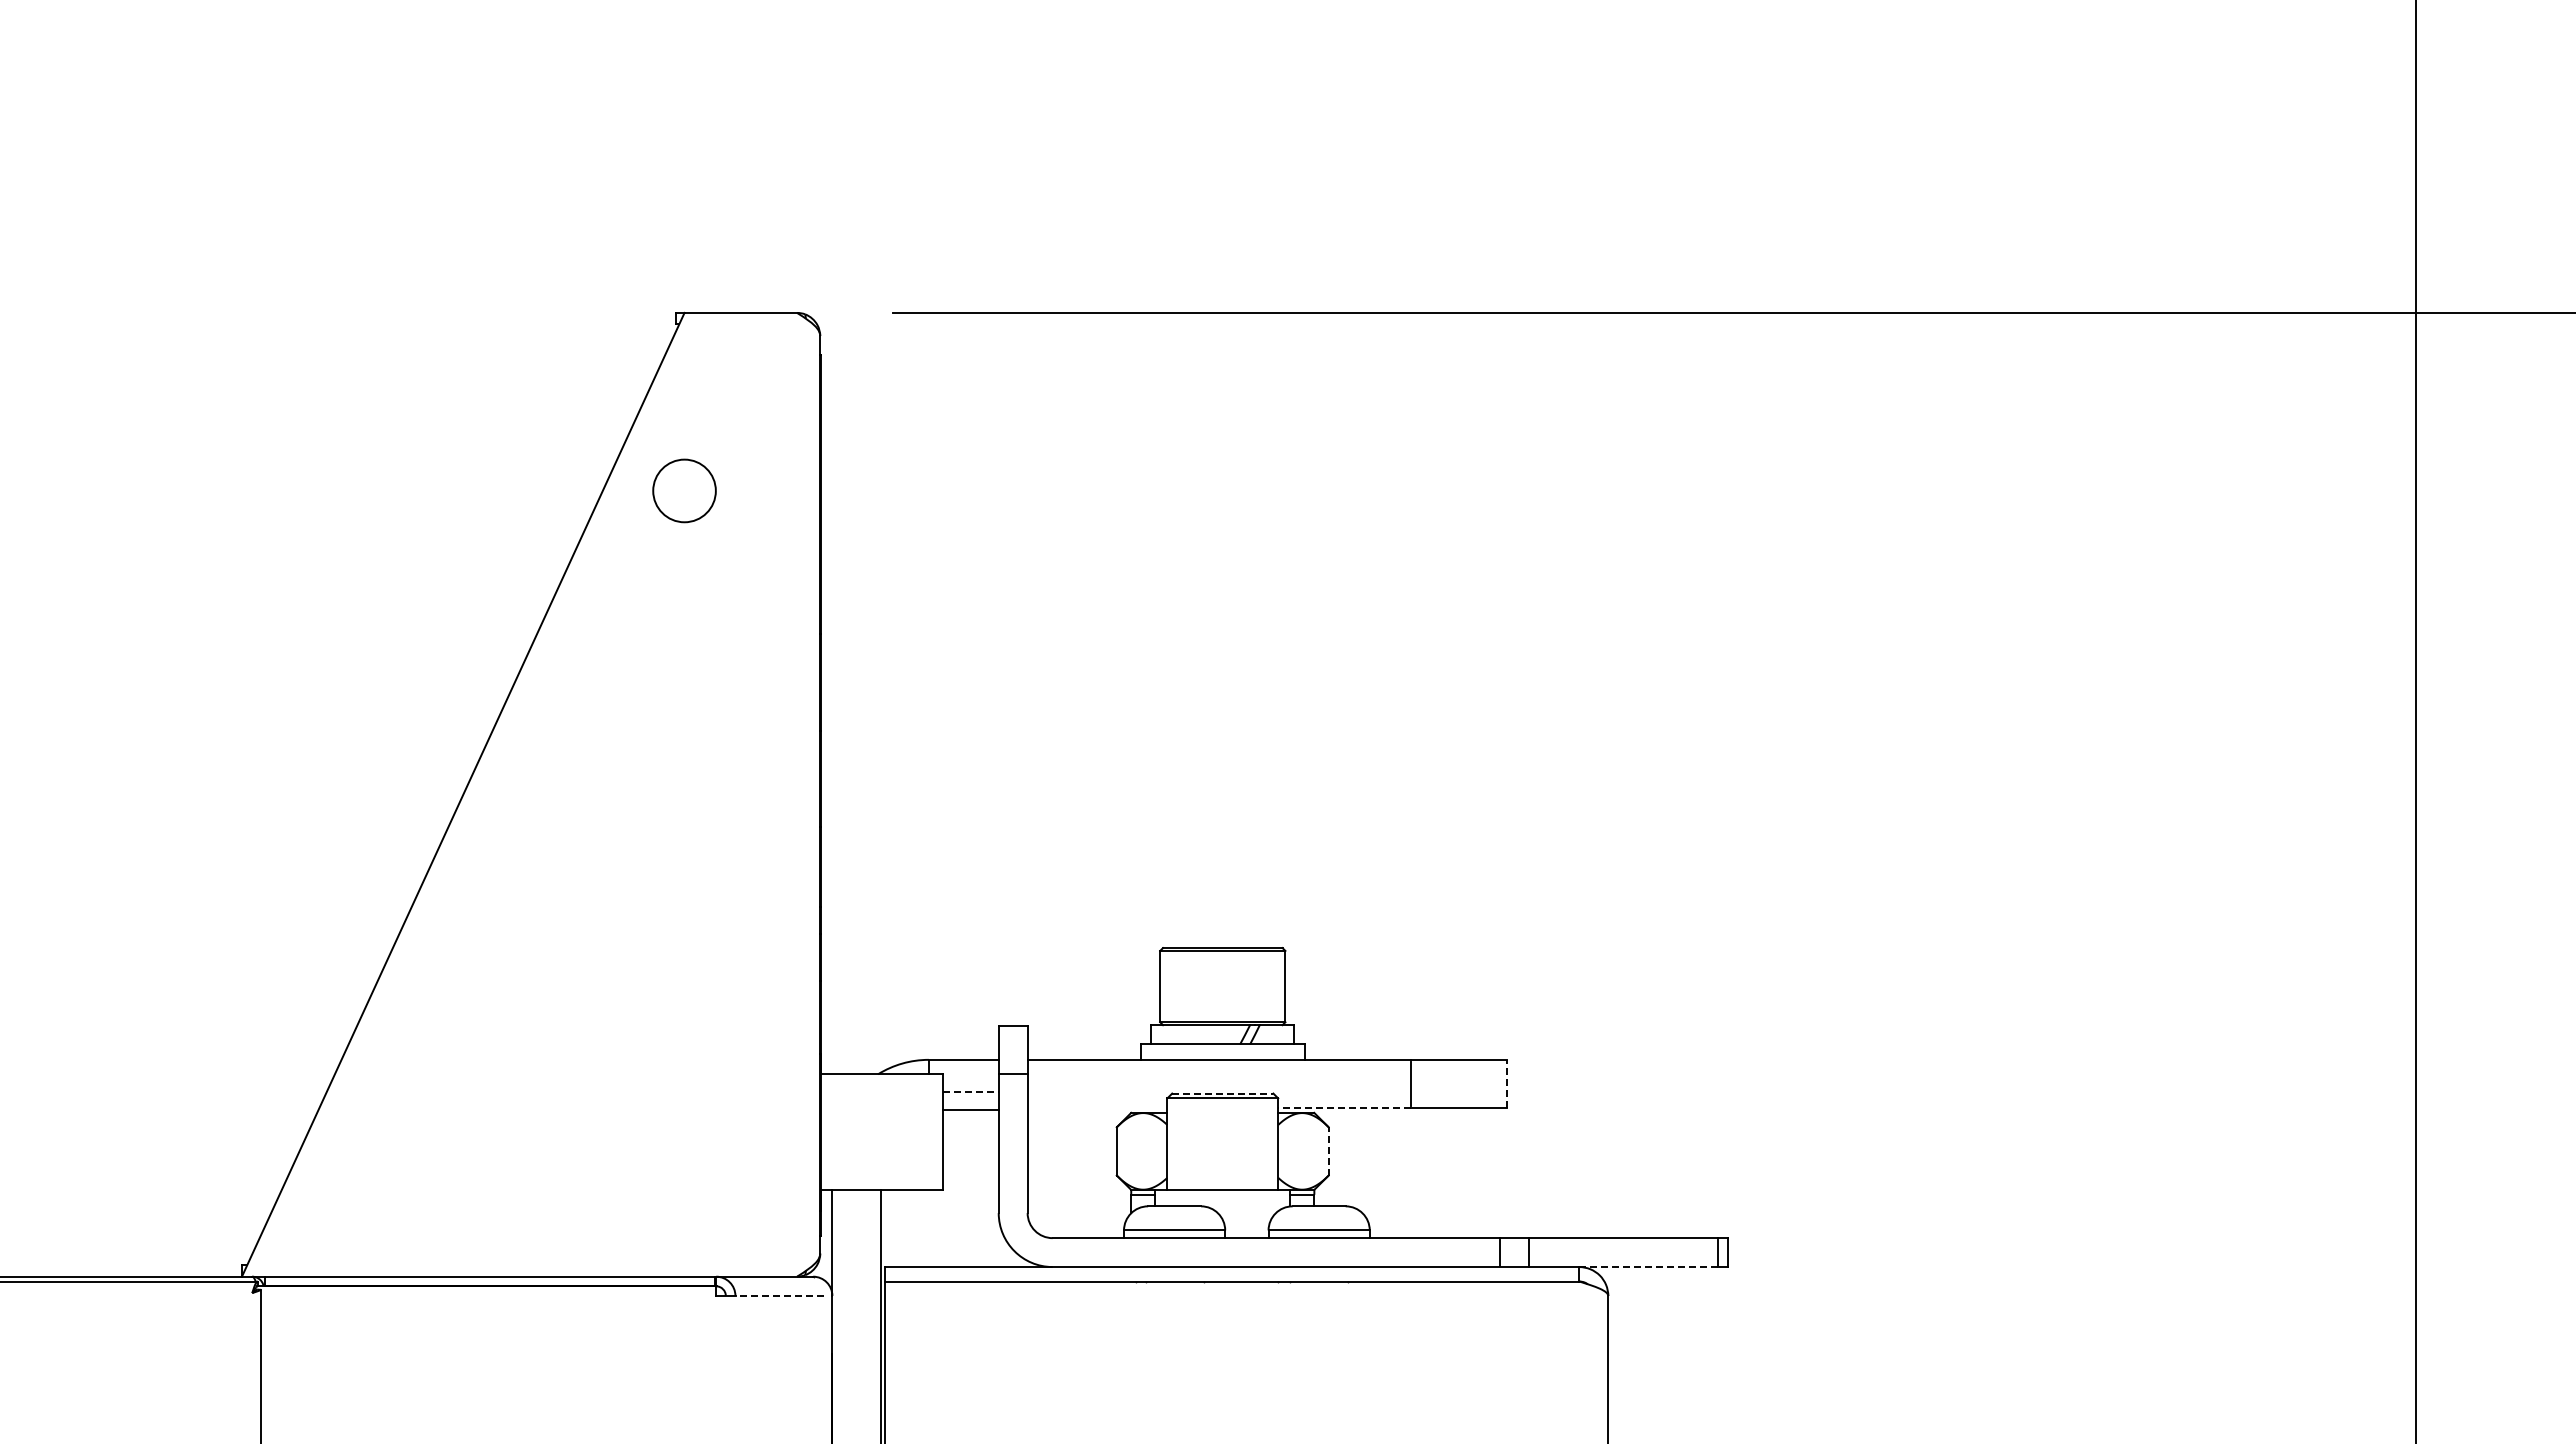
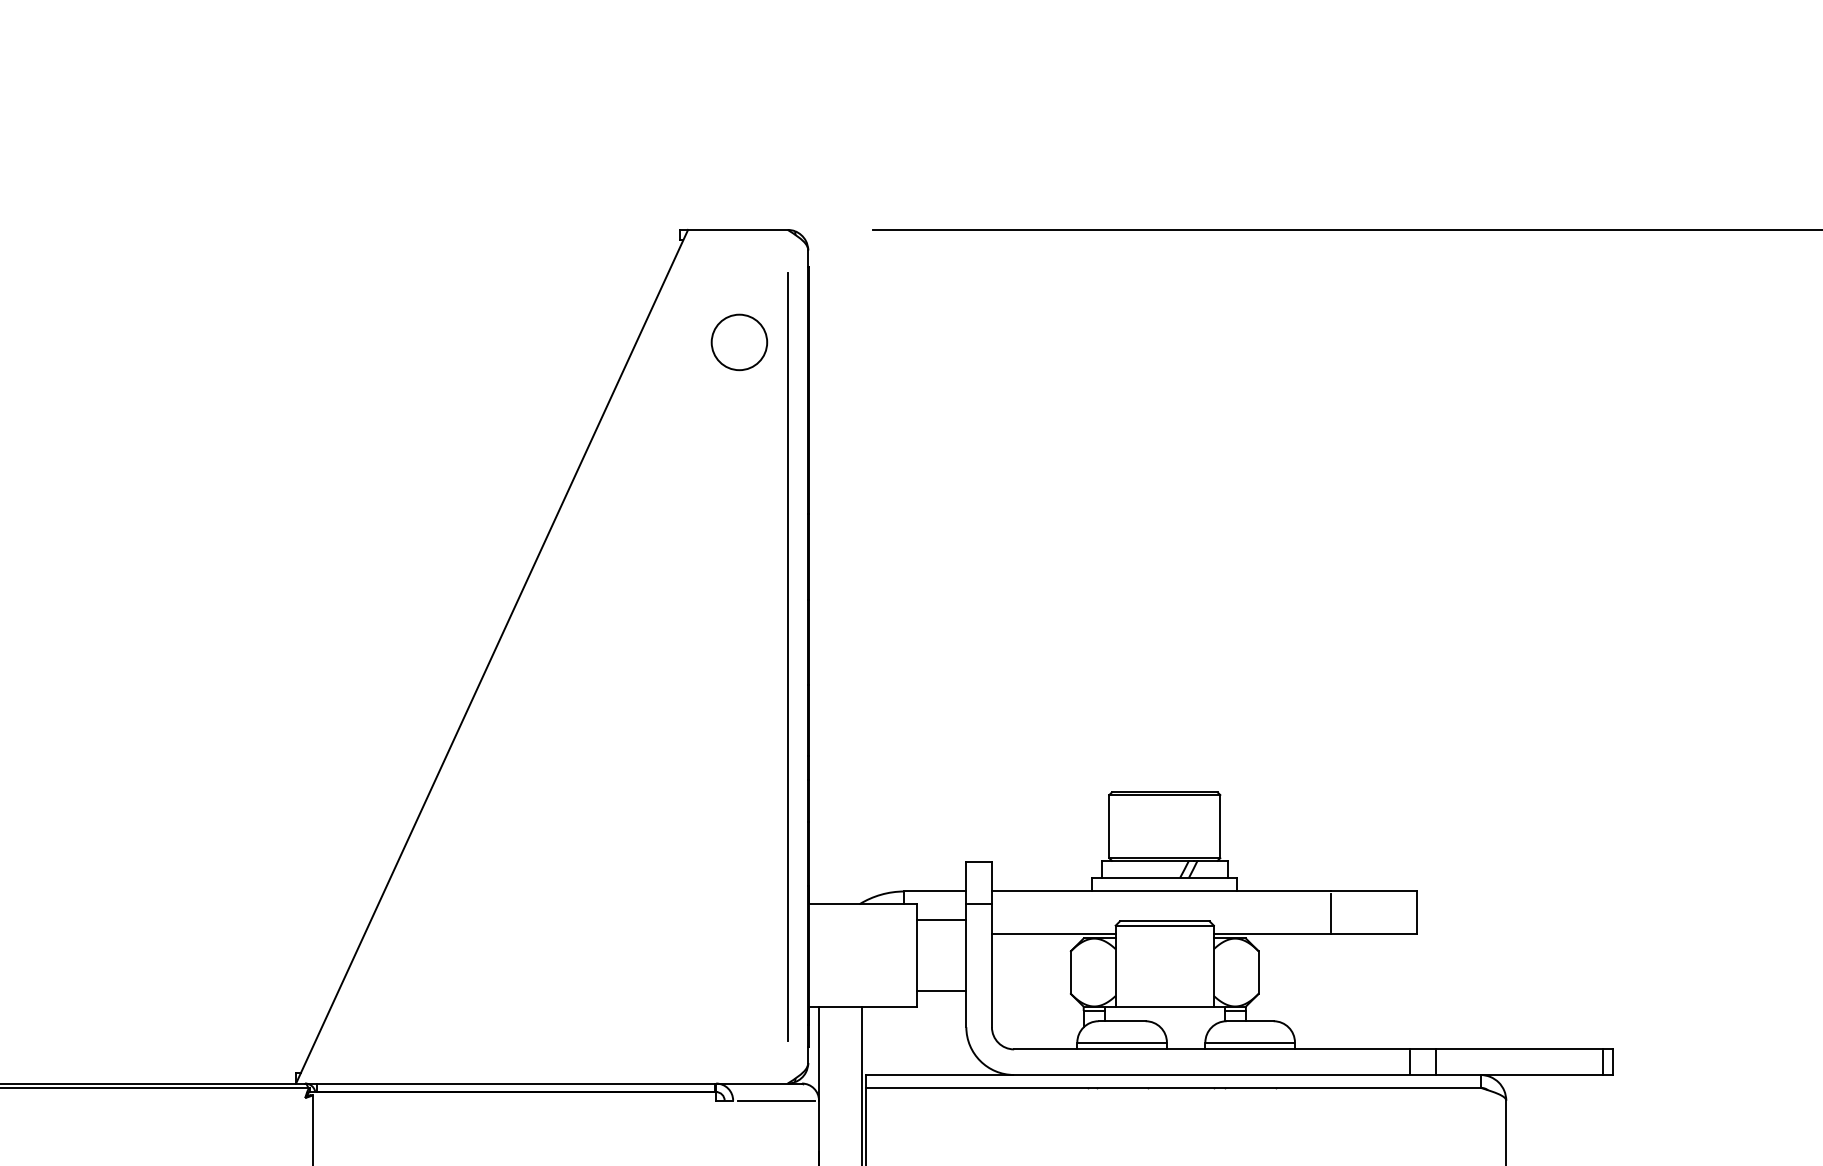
circle: (684, 490) -> (739, 342), moved
line: (797, 794) -> (788, 656), added
line: (1507, 1083) -> (1416, 912), dashed -> solid
line: (971, 1091) -> (942, 919), dashed -> solid
line: (1222, 1093) -> (1164, 921), dashed -> solid
line: (1097, 1108) -> (1053, 934), added
line: (1343, 1108) -> (1271, 934), dashed -> solid
line: (970, 1109) -> (941, 991), moved
line: (1328, 1150) -> (1258, 971), dashed -> solid
line: (1649, 1267) -> (1542, 1075), dashed -> solid
line: (783, 1295) -> (775, 1100), dashed -> solid

